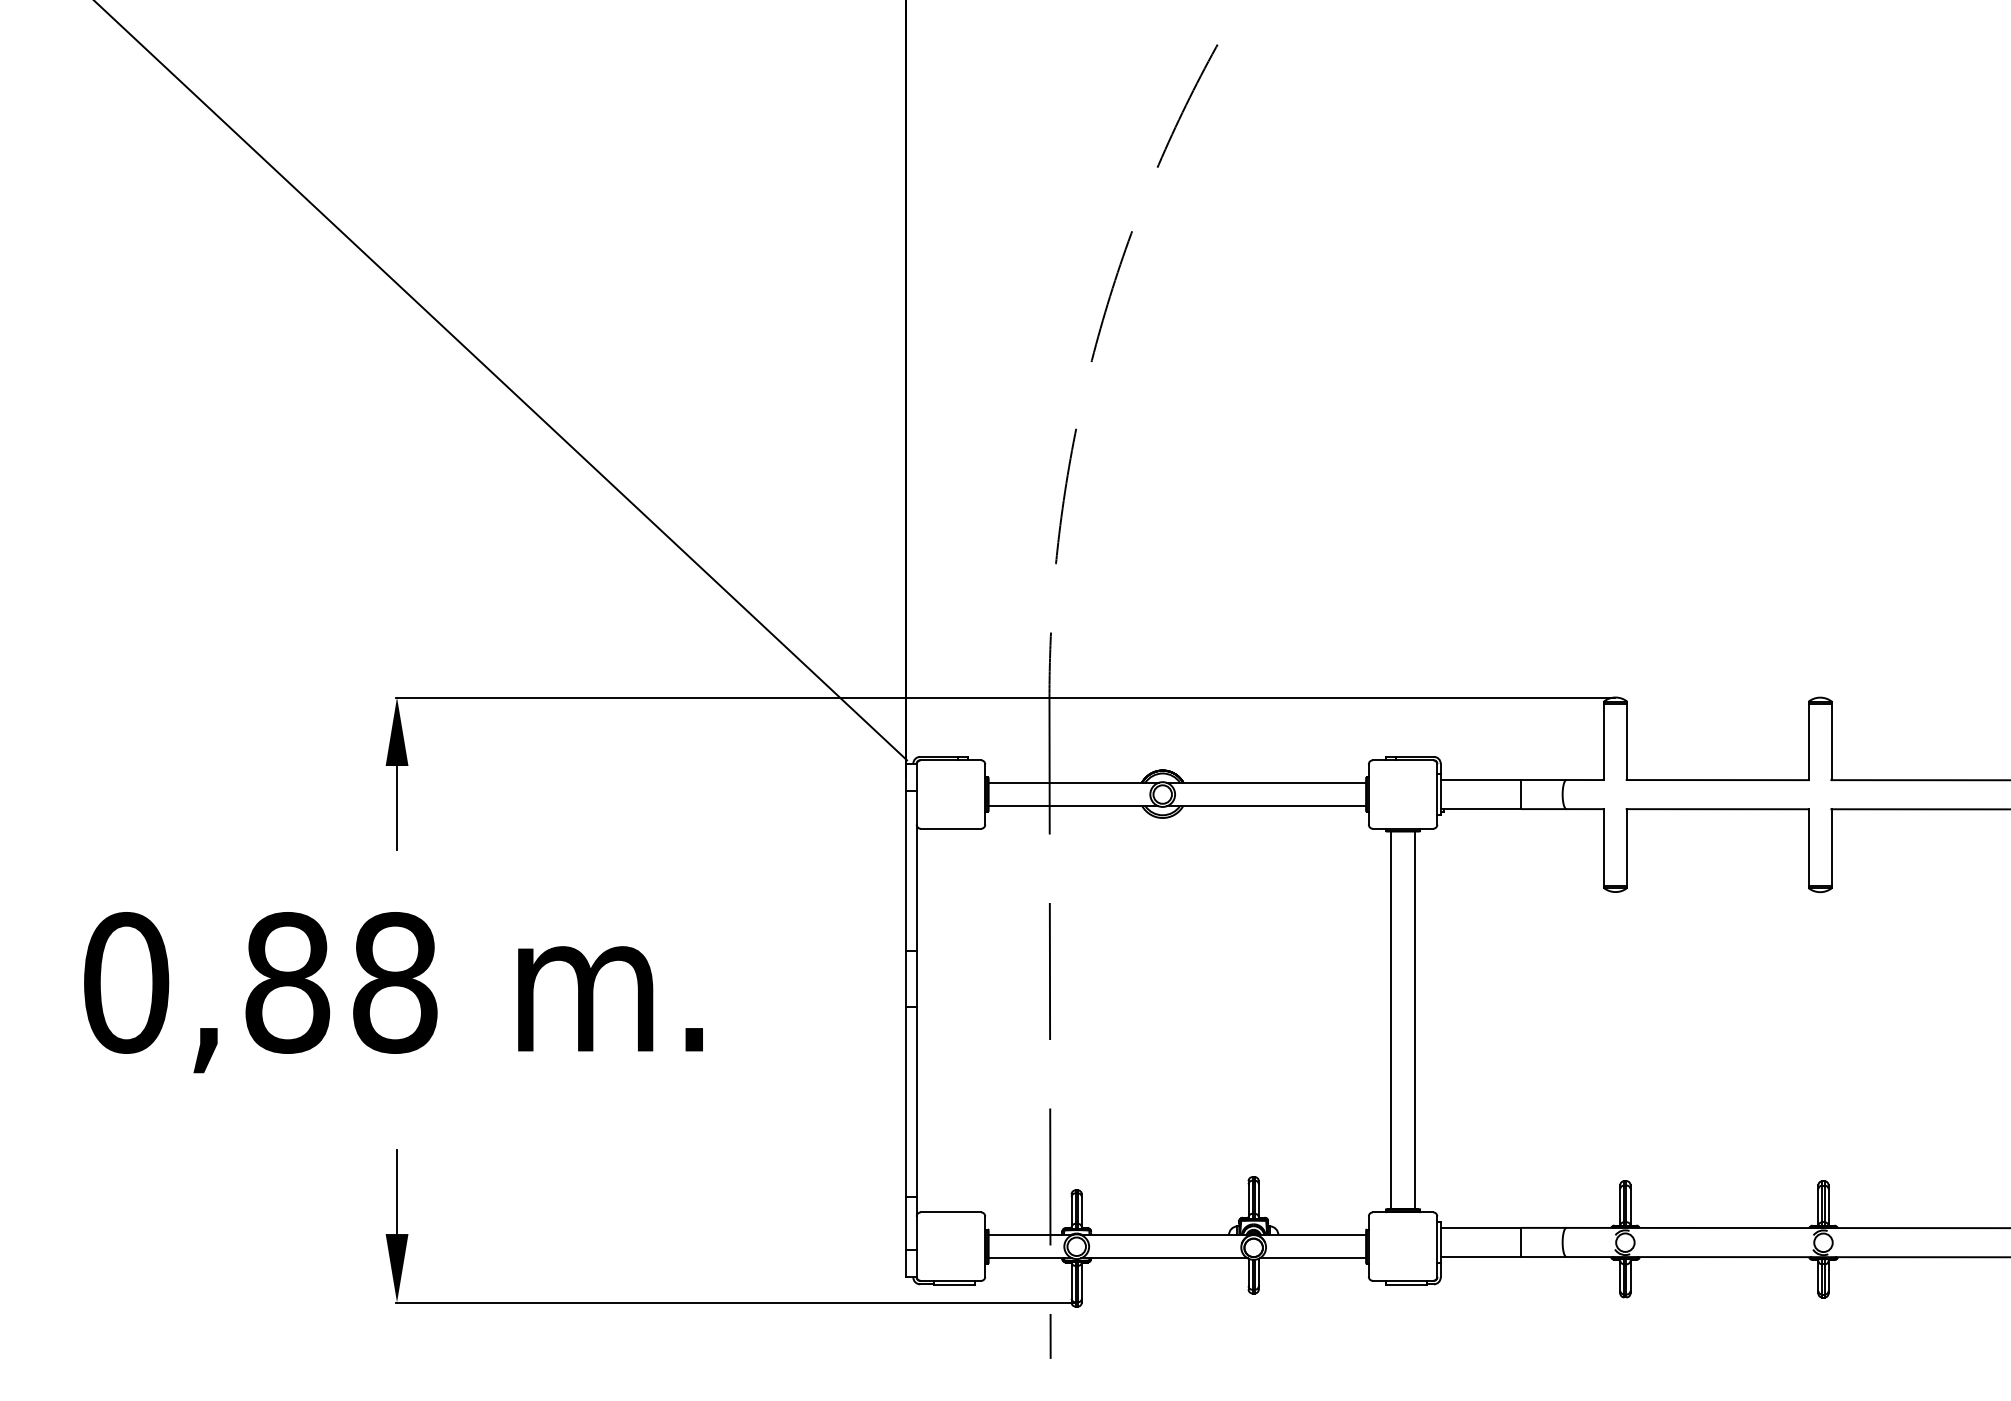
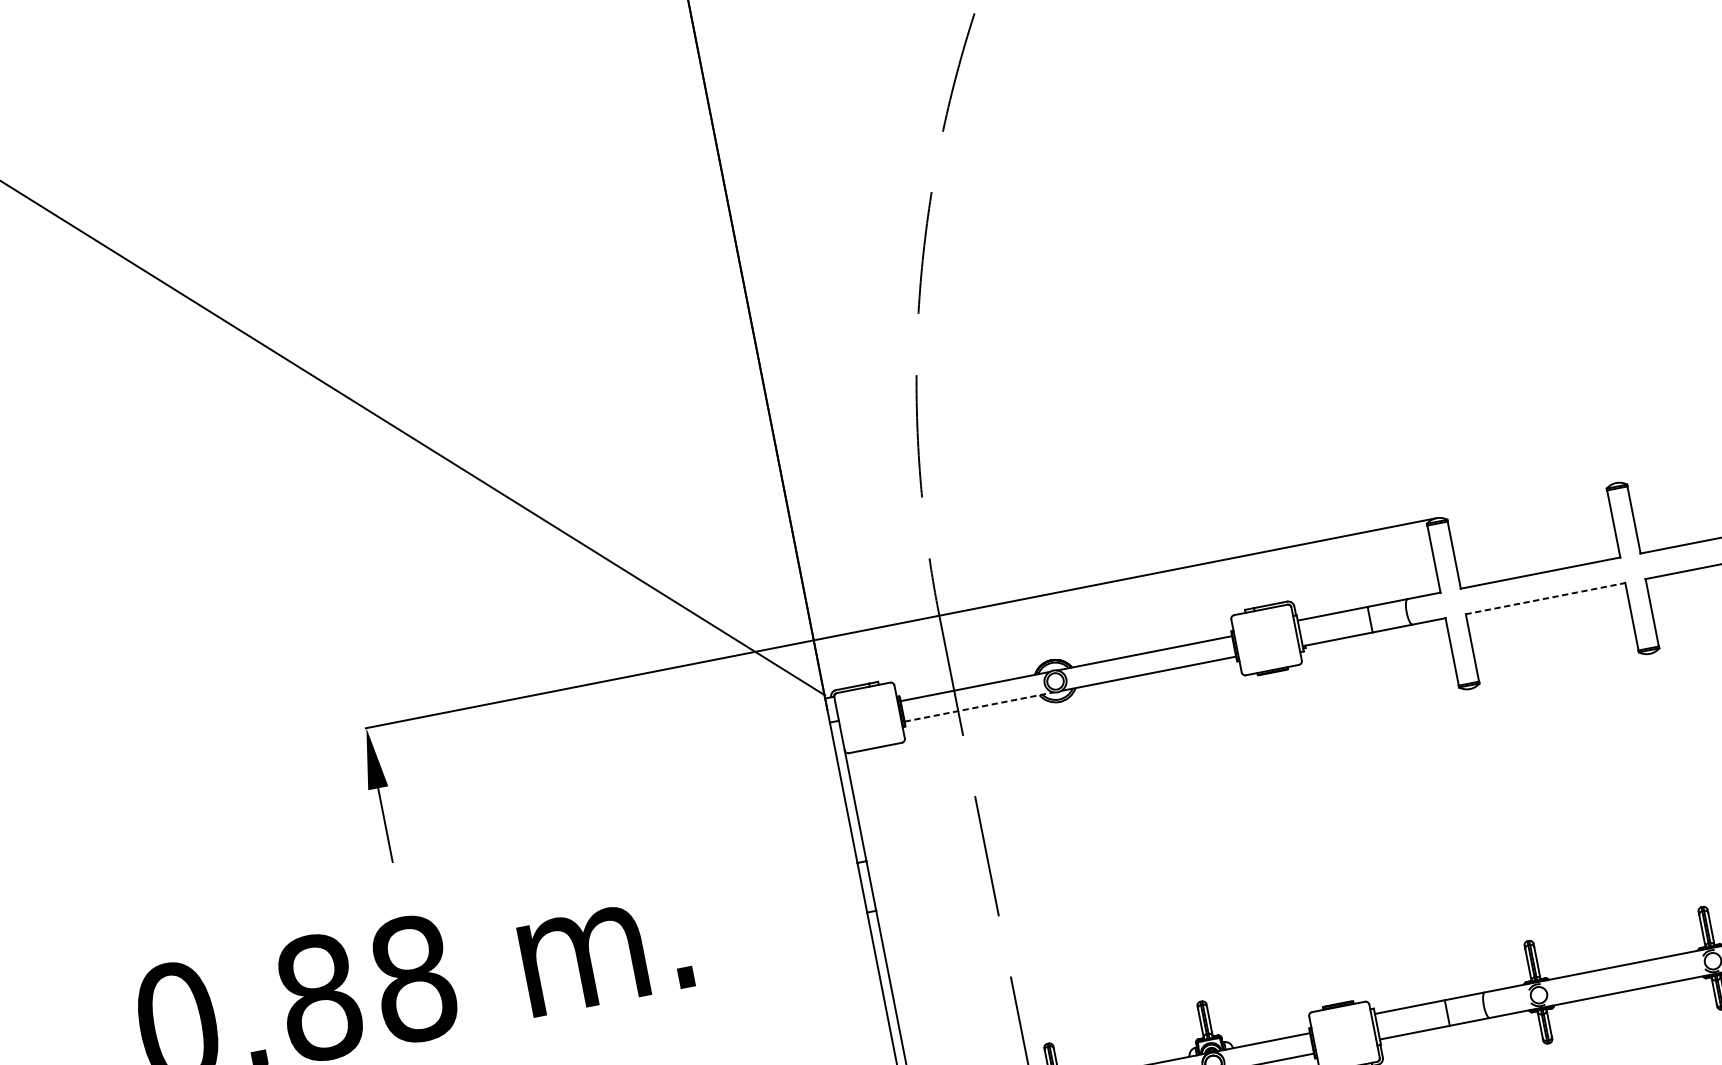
line: (1073, 806) -> (979, 707), solid -> dashed
line: (1718, 809) -> (1546, 598), solid -> dashed
line: (1391, 1019) -> (1295, 839), removed
line: (1414, 1019) -> (1315, 835), removed

